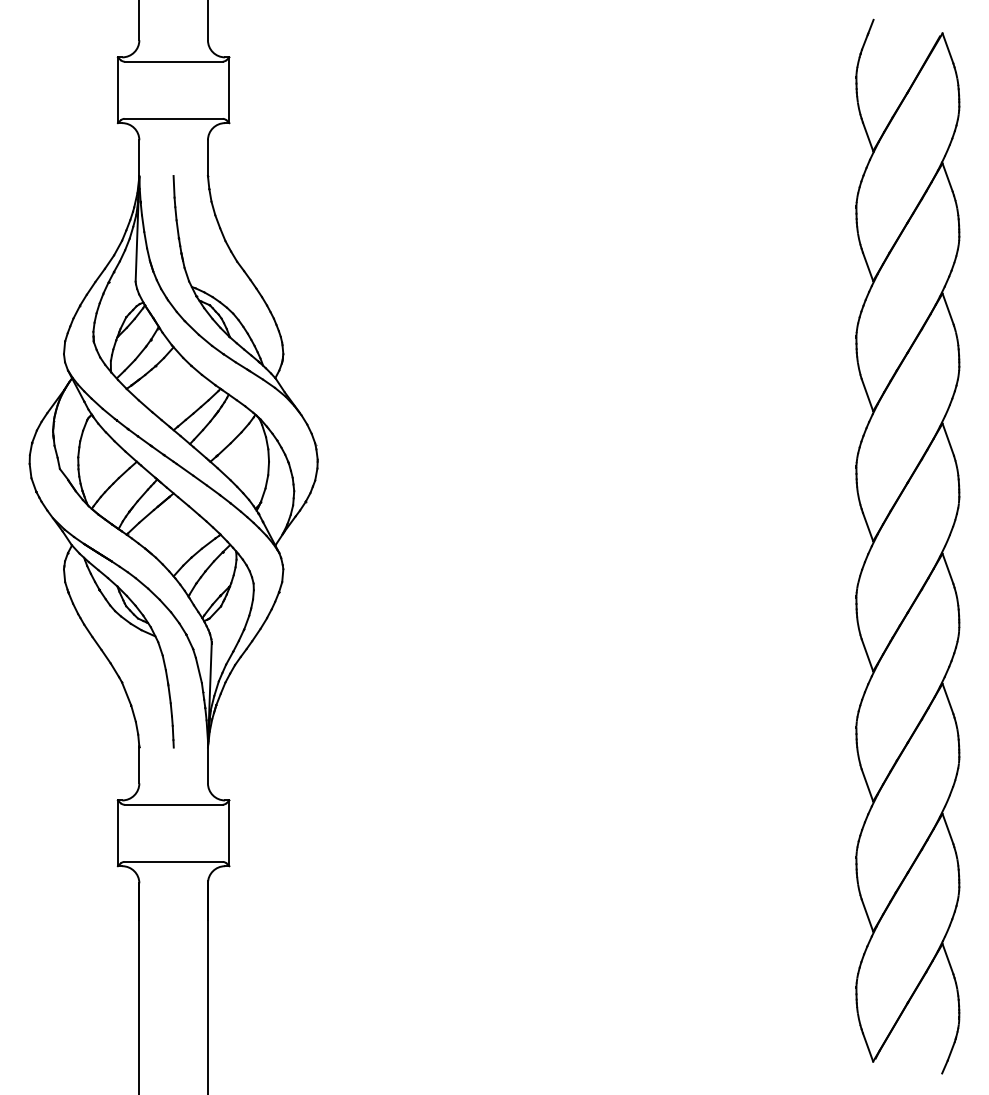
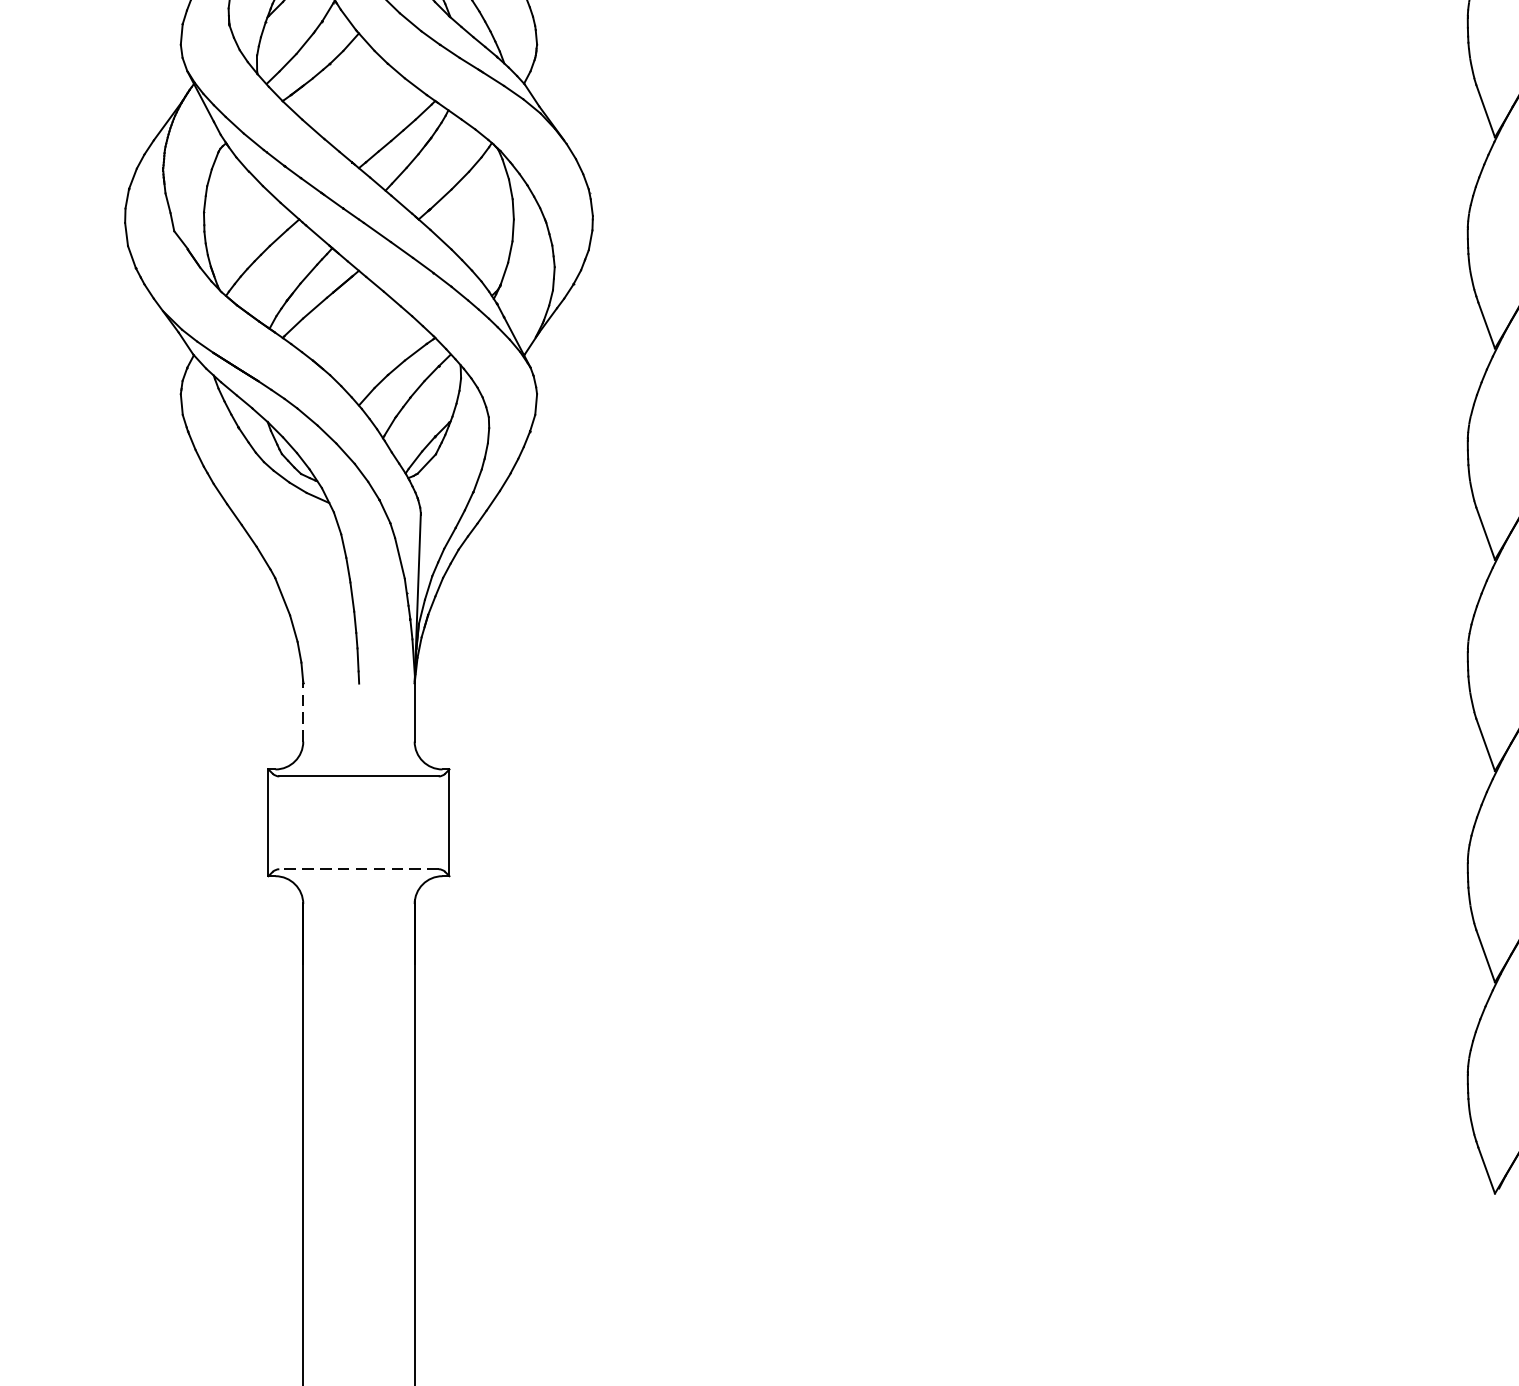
line: (139, 765) -> (303, 712), solid -> dashed
line: (173, 861) -> (358, 868), solid -> dashed

